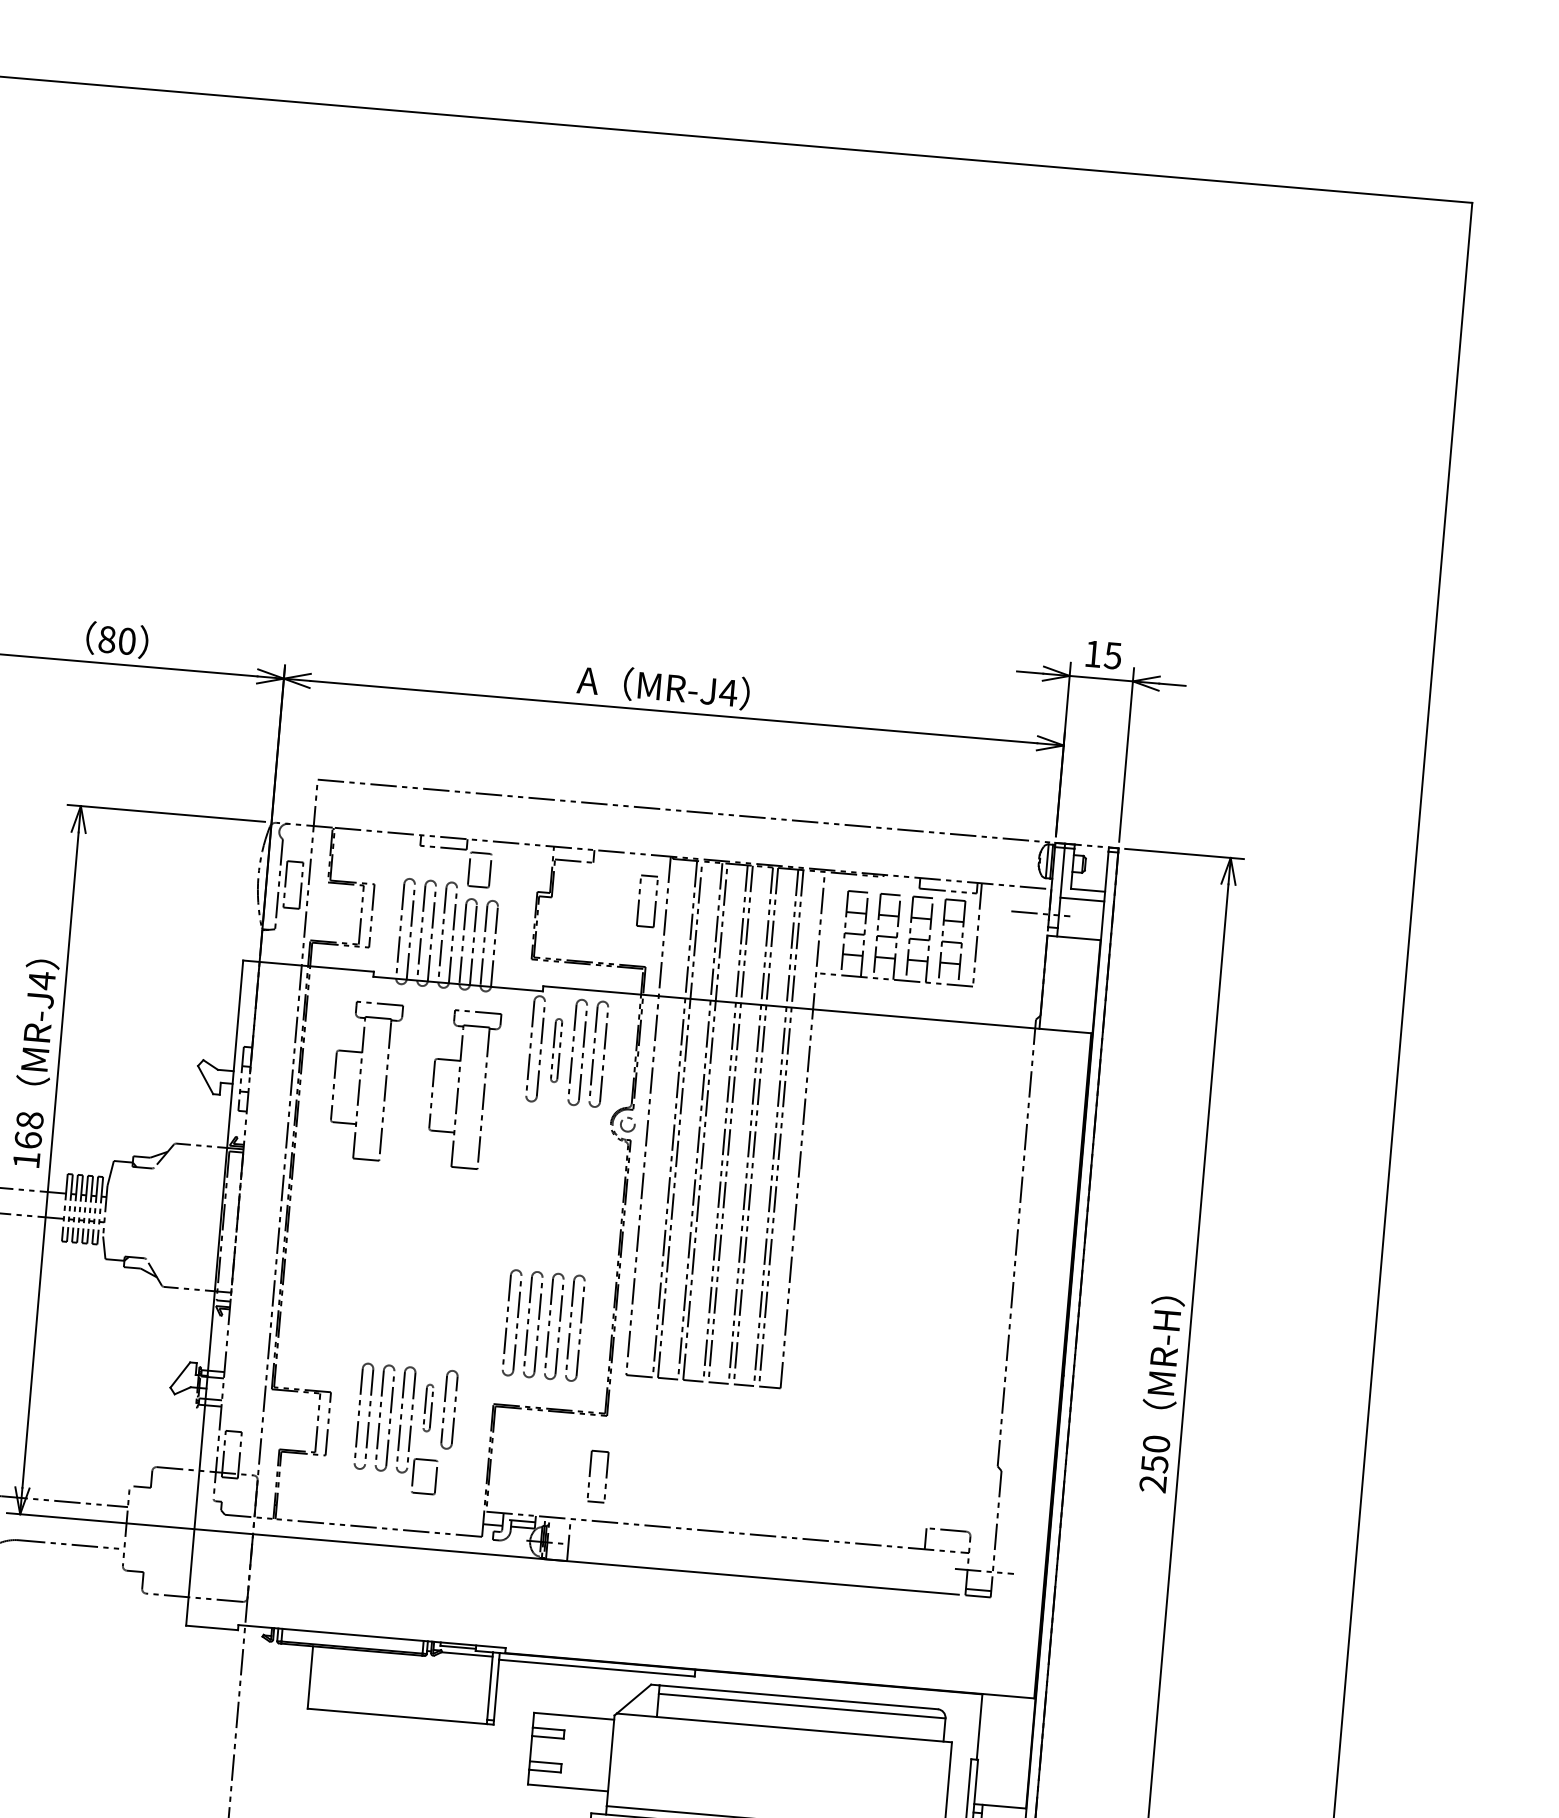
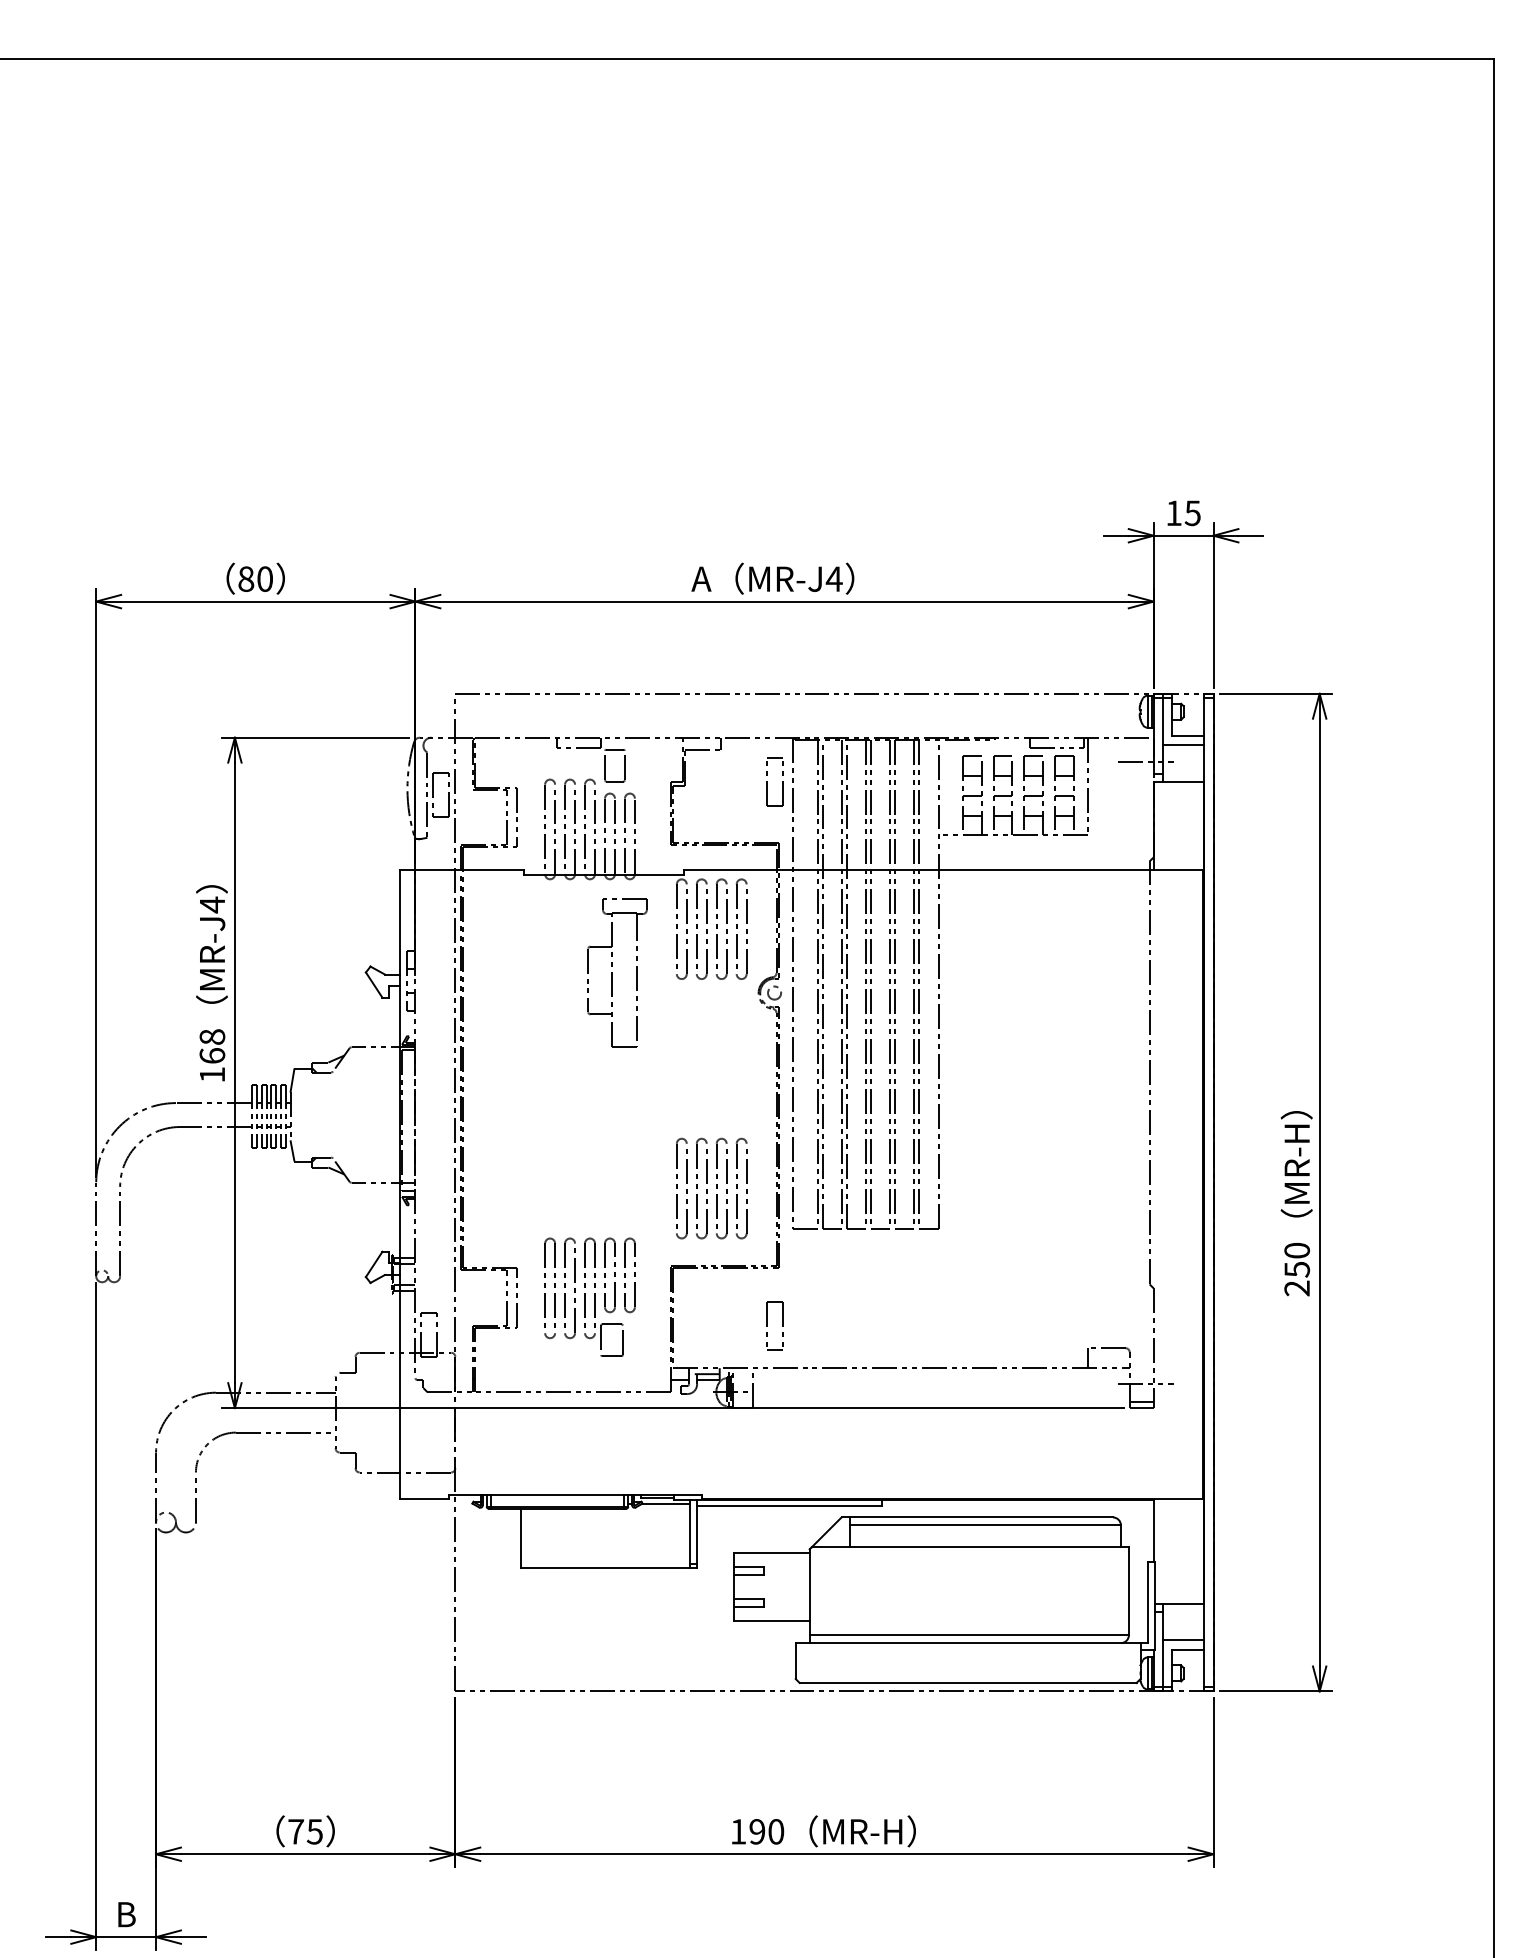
part: (556, 1049) -> (701, 928), size x1.67
part: (365, 1080) -> (524, 972), removed
part: (427, 1408) -> (609, 1275), size x1.67

